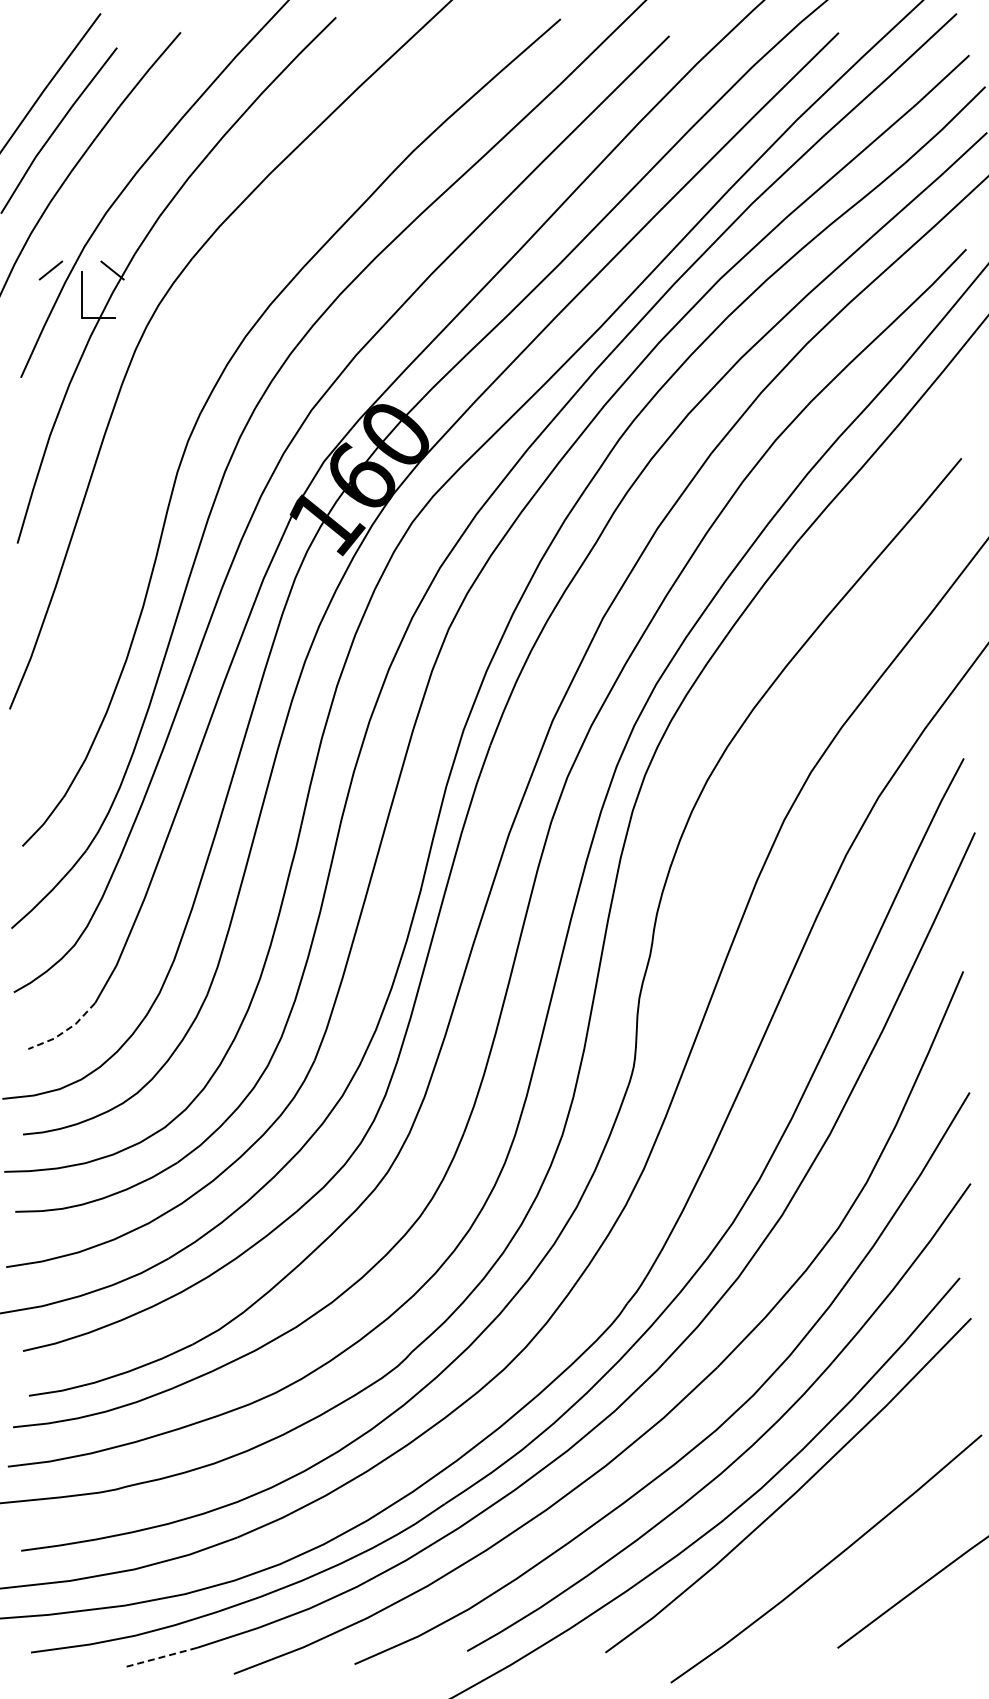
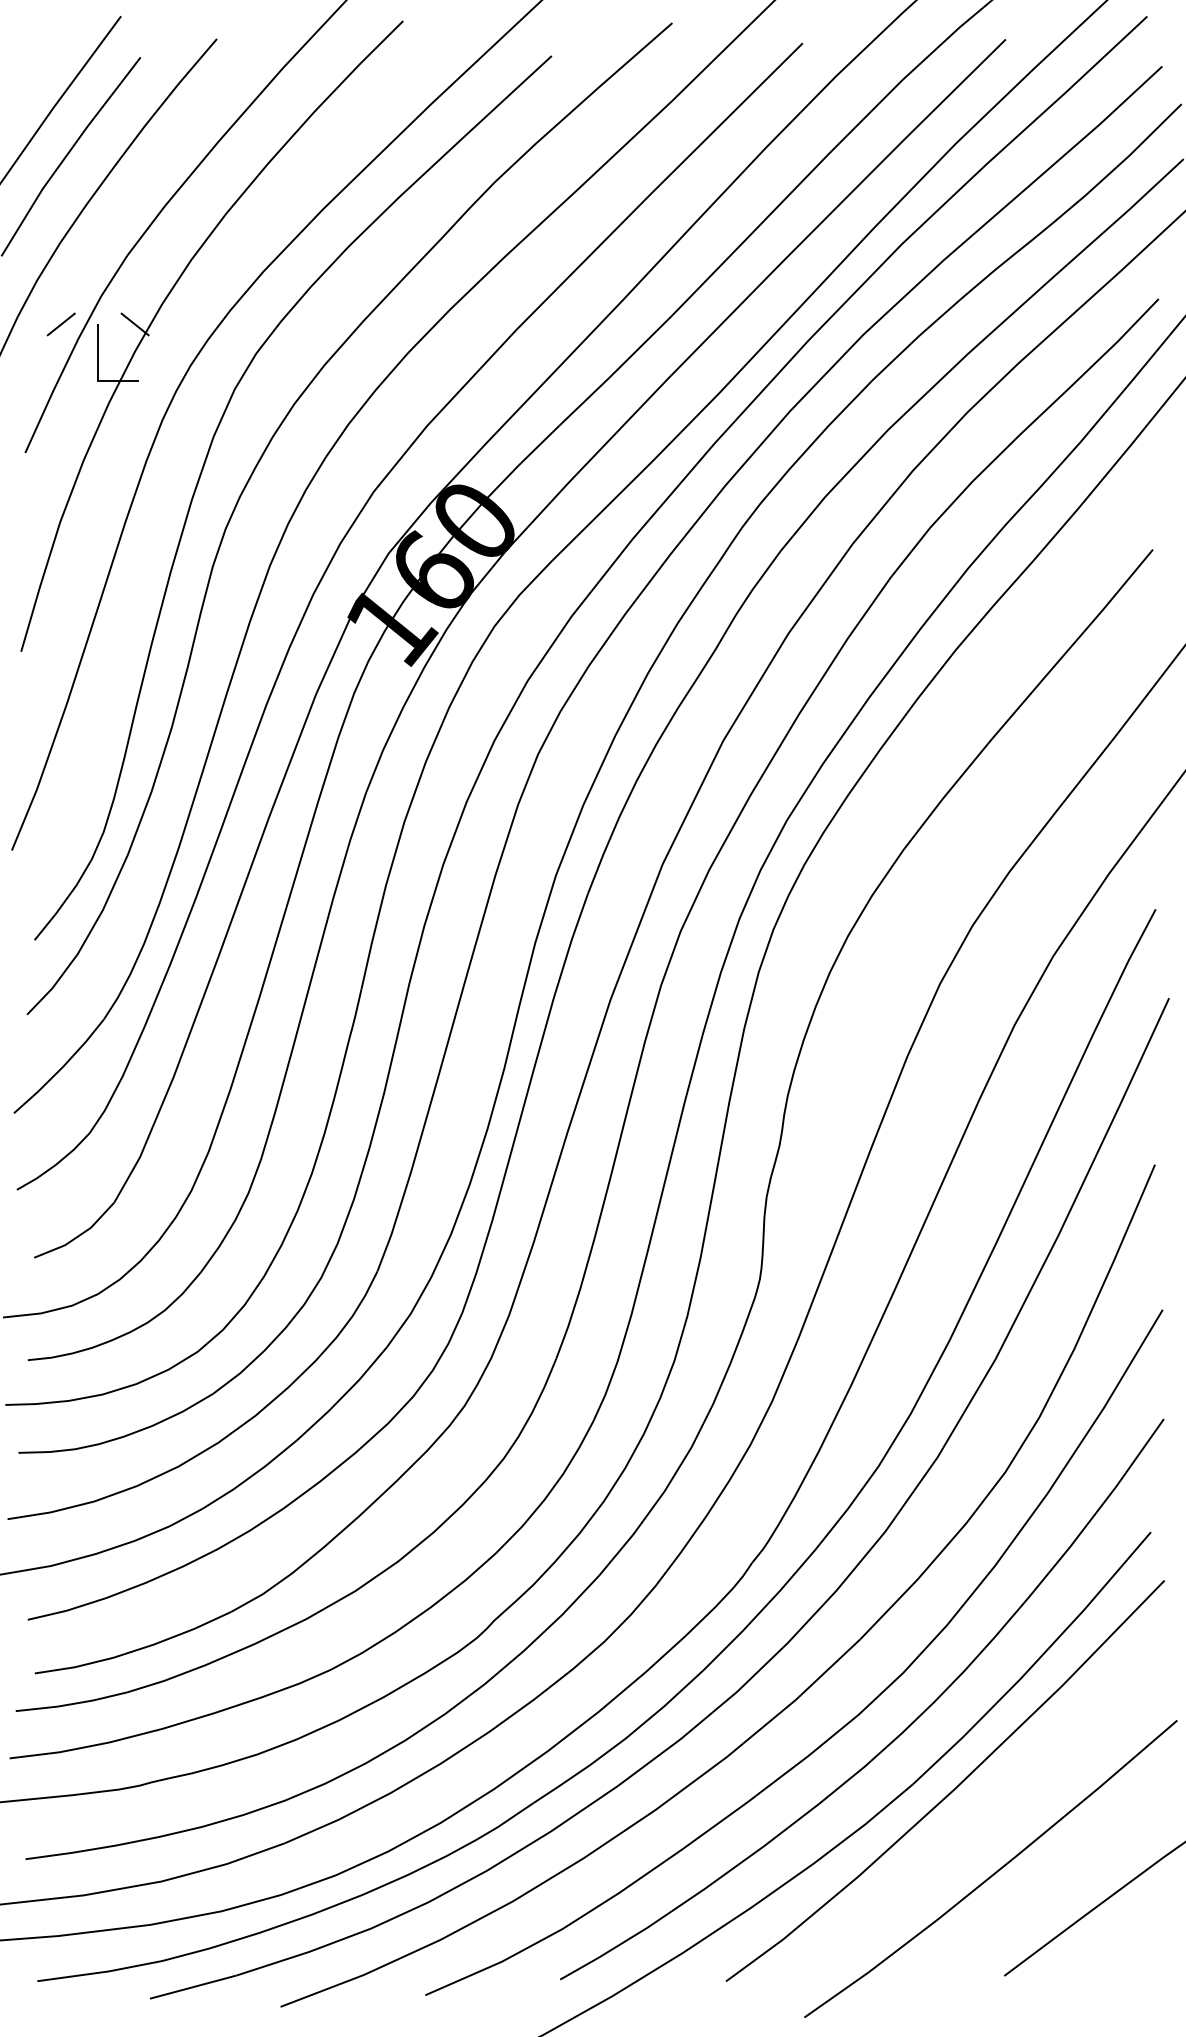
curve: (170, 389) -> (204, 467), added
line: (65, 1031) -> (78, 1236), dashed -> solid
line: (160, 1657) -> (192, 1987), dashed -> solid

